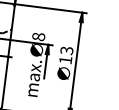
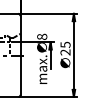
text: (66, 55) -> (65, 48), 13 -> 25

